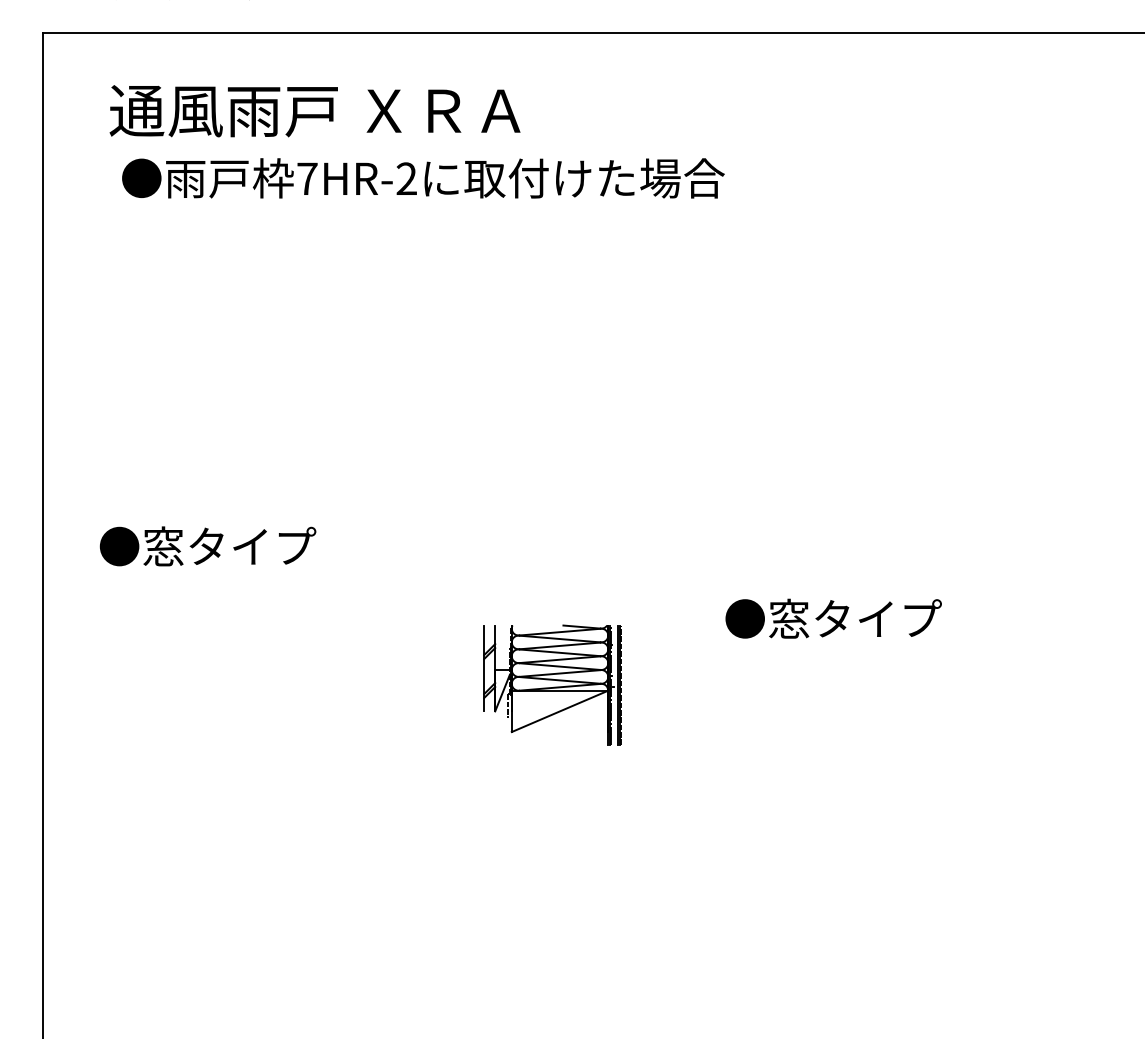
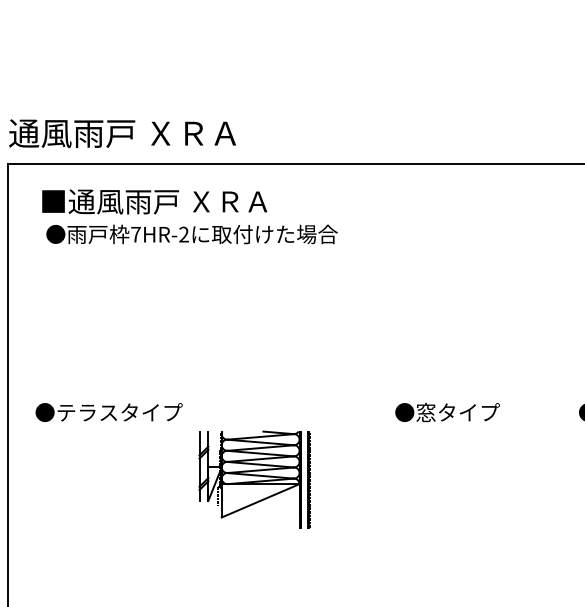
text: (343, 110) -> (153, 201), 通風雨戸 ＸＲＡ -> ■通風雨戸 ＸＲＡ
text: (273, 546) -> (119, 412), ●窓タイプ -> ●テラスタイプ
text: (833, 618) -> (447, 412), moved
part: (552, 684) -> (254, 479), size x1.67

